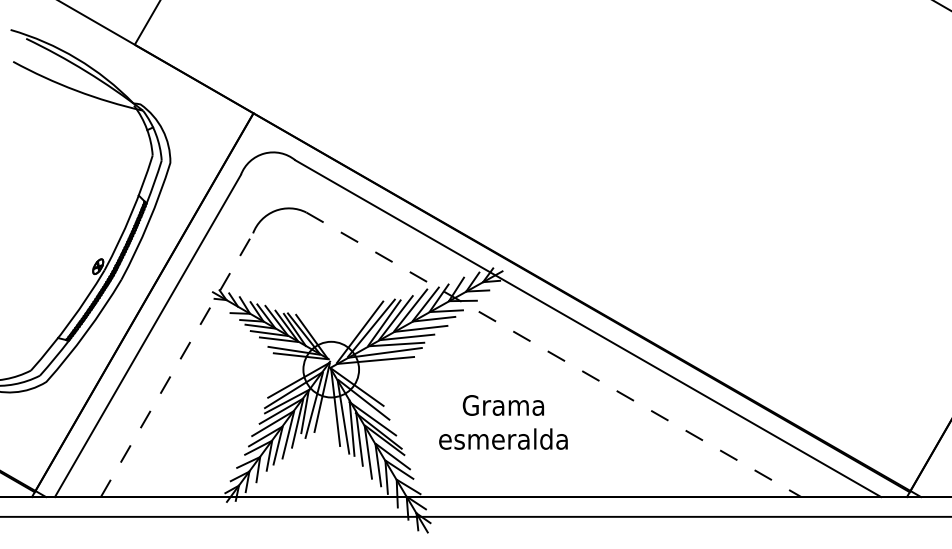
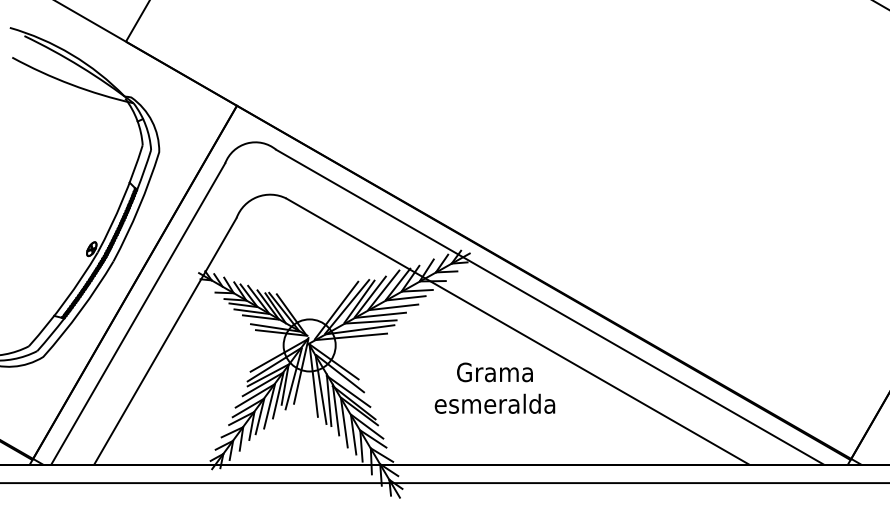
line: (554, 355) -> (518, 332), dashed -> solid
line: (177, 364) -> (165, 340), dashed -> solid
text: (503, 422) -> (495, 388), moved

